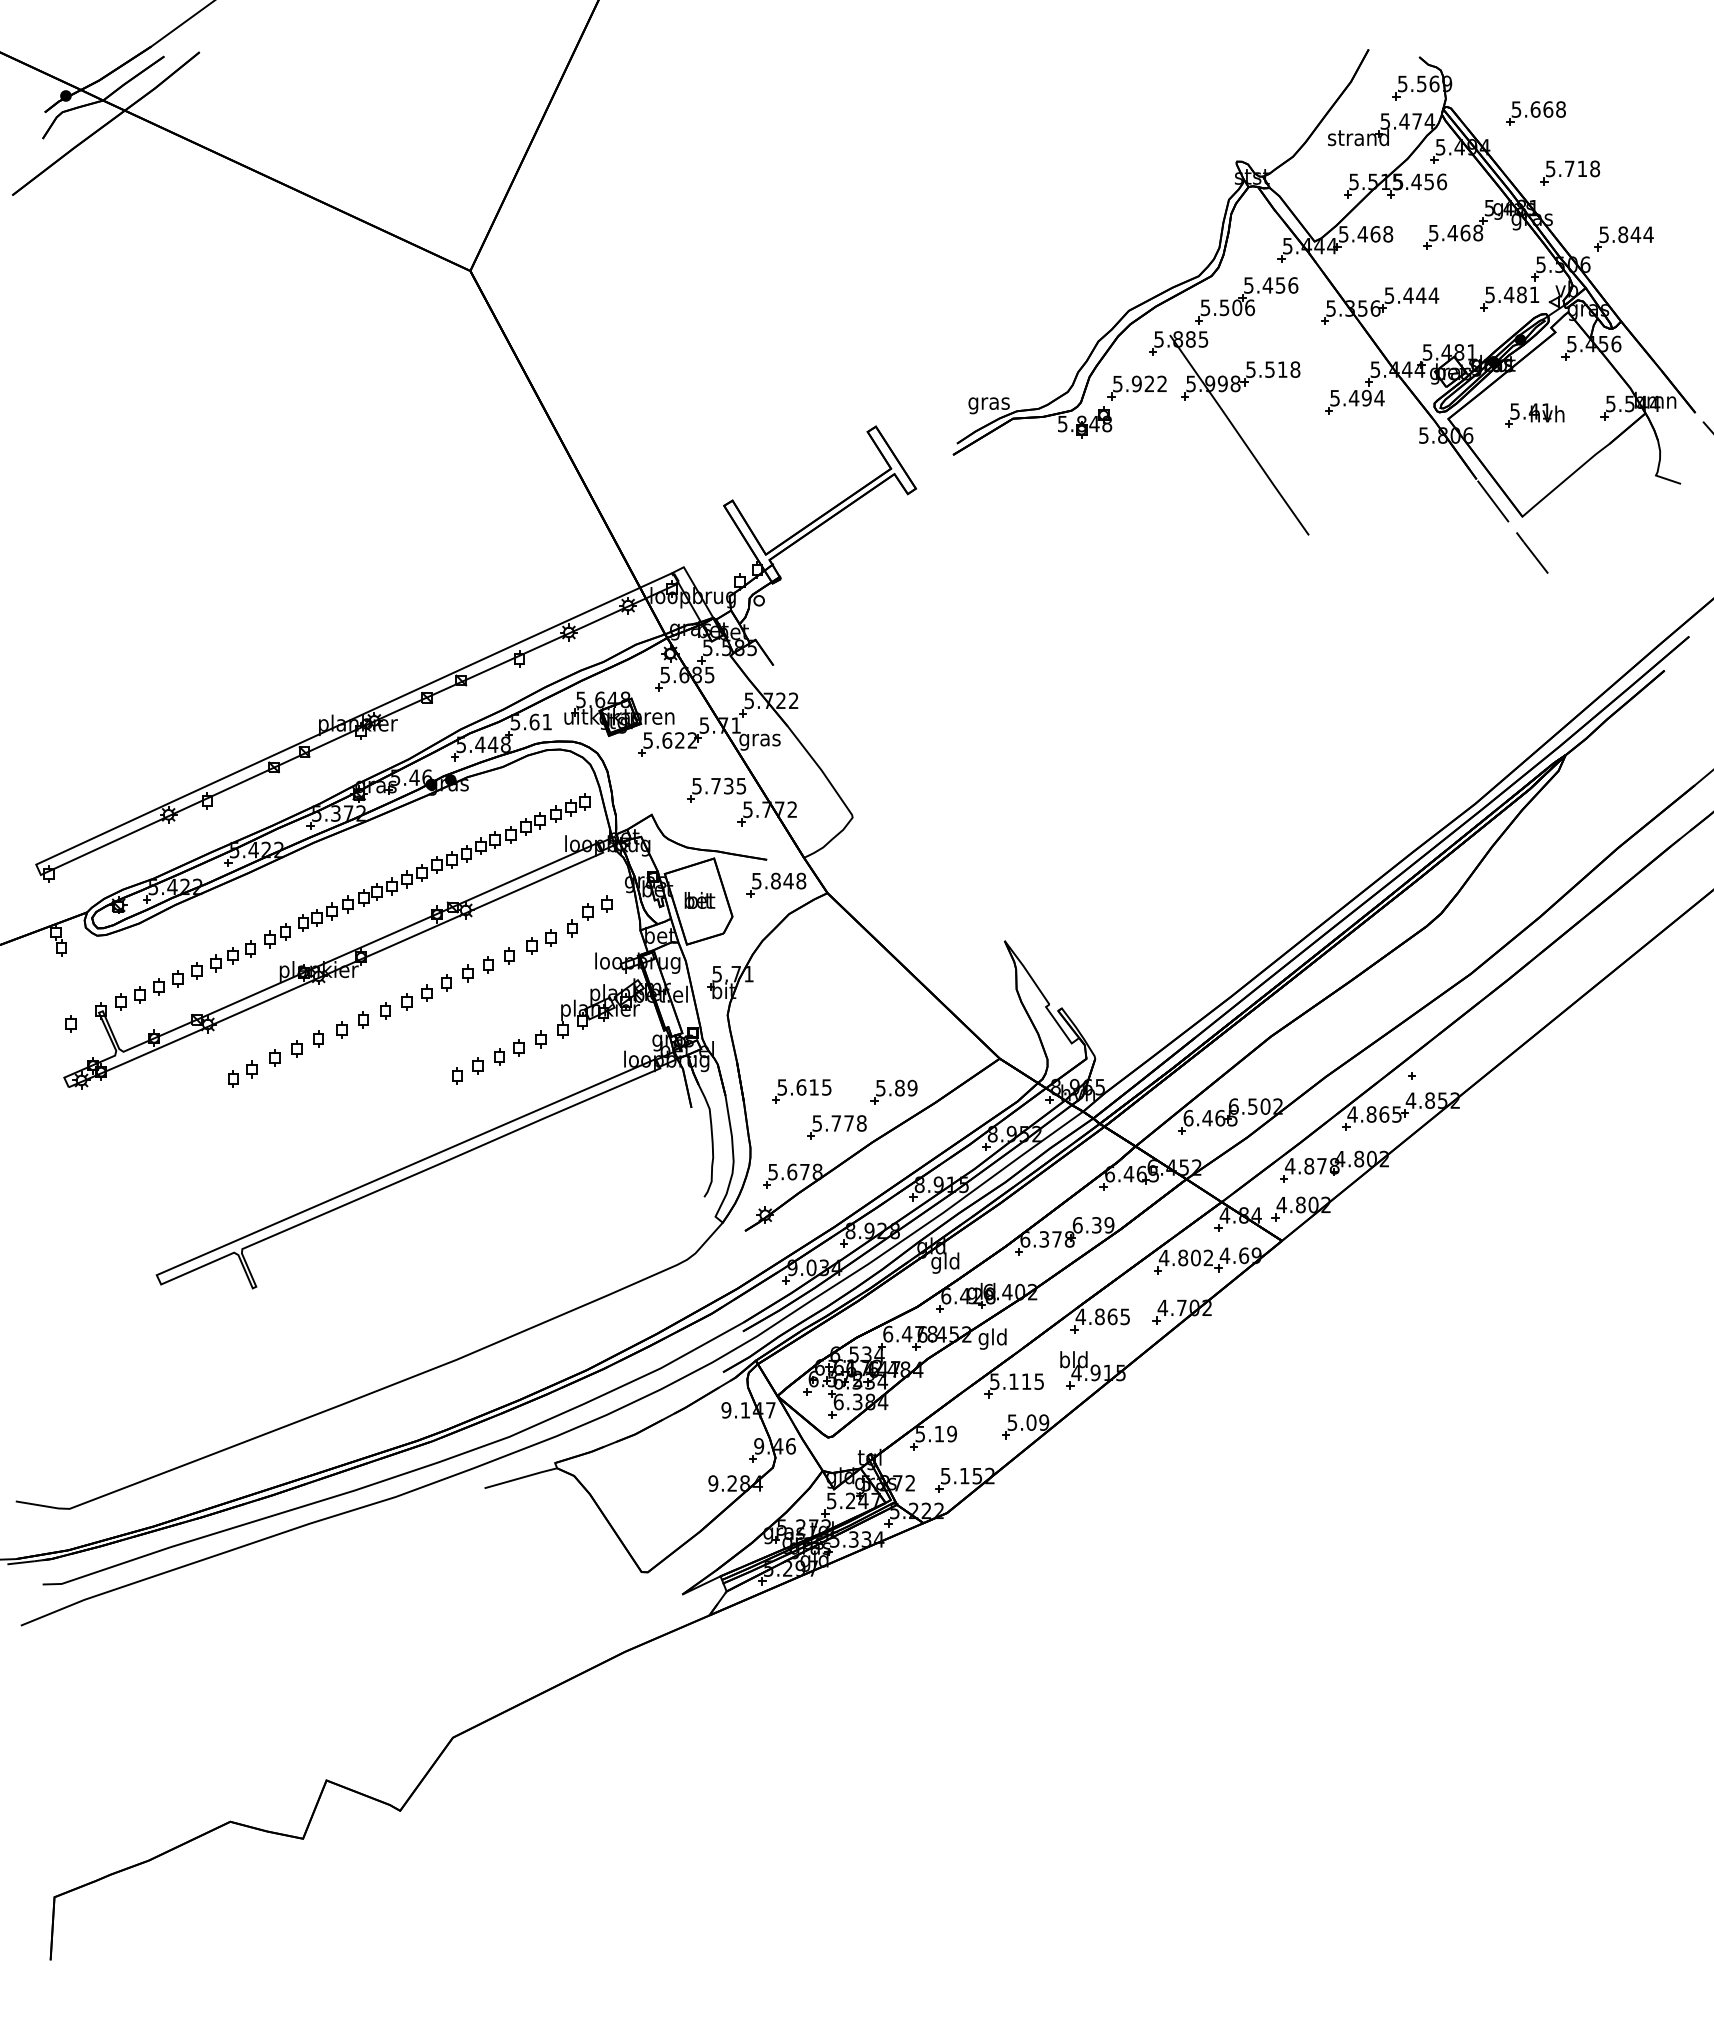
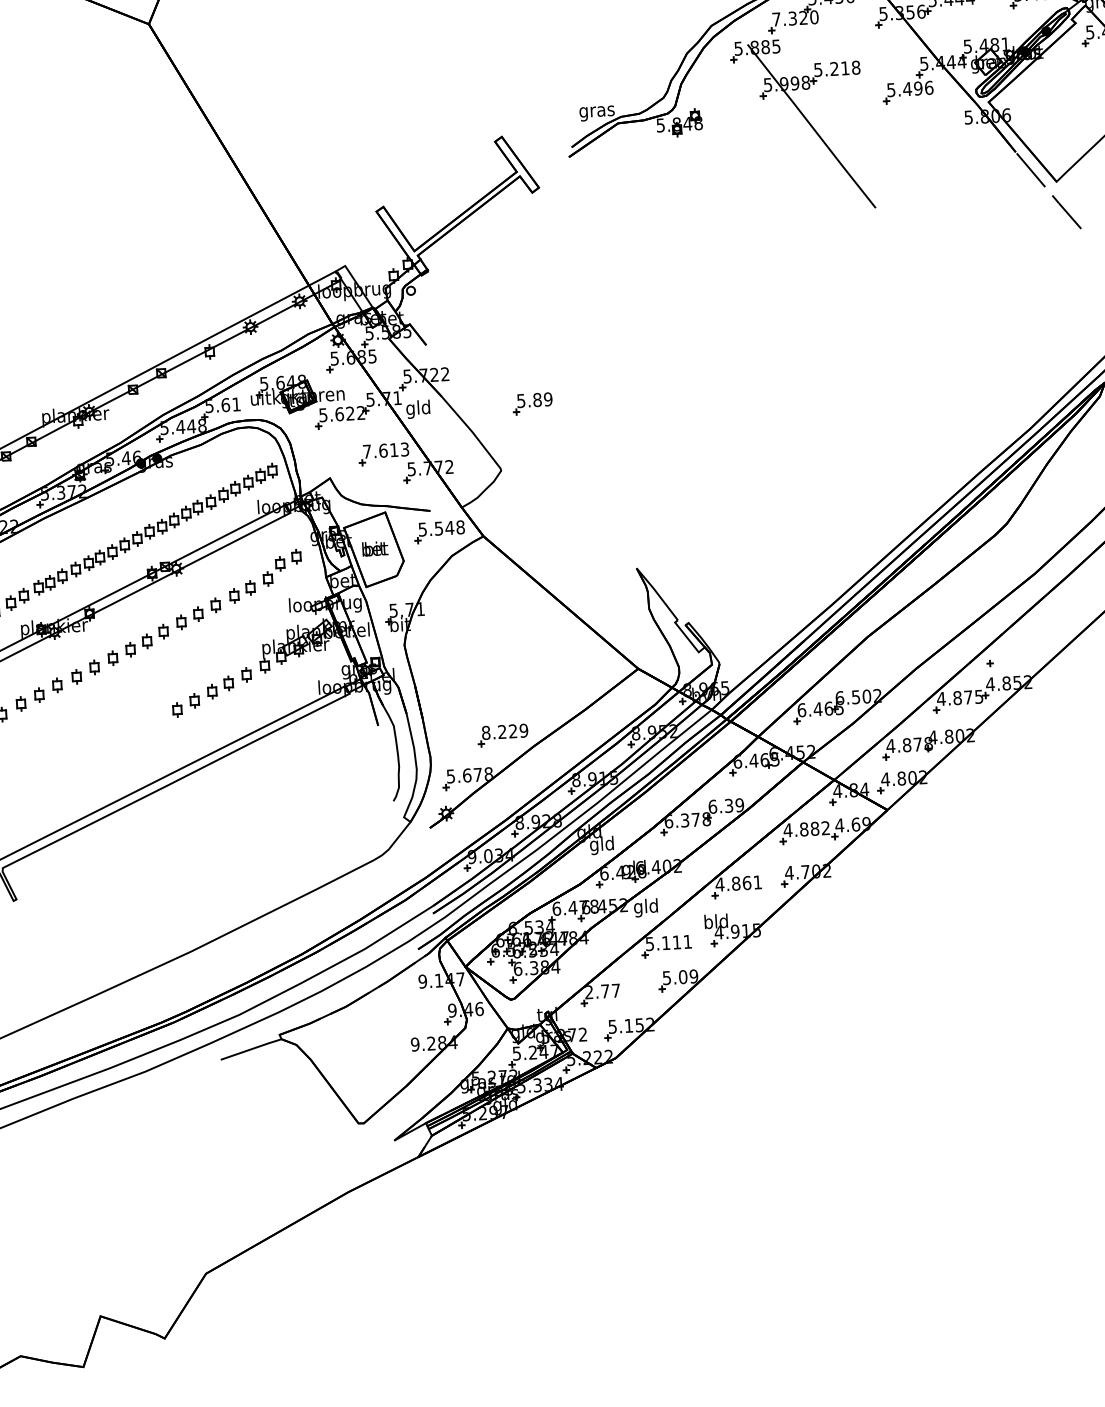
text: (1227, 307) -> (795, 18), 5.506 -> 7.320
text: (1269, 369) -> (834, 68), 5.518 -> 5.218
part: (1136, 387) -> (721, 90), removed
text: (1379, 397) -> (929, 87), 5.494 -> 5.496
part: (1534, 415) -> (1061, 95), removed
text: (759, 739) -> (418, 408), gras -> gld
text: (719, 785) -> (386, 450), 5.735 -> 7.613
text: (775, 880) -> (438, 528), 5.848 -> 5.548
part: (801, 1091) -> (471, 706), removed
part: (893, 1091) -> (532, 403), moved
text: (1384, 1114) -> (968, 697), 4.865 -> 4.875
text: (839, 1123) -> (505, 731), 5.778 -> 8.229
text: (1195, 1257) -> (814, 828), 4.802 -> 4.882
text: (1124, 1316) -> (757, 882), 4.865 -> 4.861
text: (1038, 1381) -> (687, 941), 5.115 -> 5.111
text: (936, 1433) -> (602, 991), 5.19 -> 2.77

